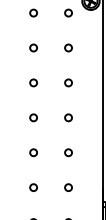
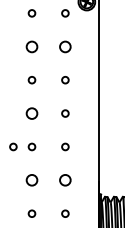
circle: (33, 47) -> (31, 46), size x1.6
circle: (68, 47) -> (65, 46), size x1.6
circle: (33, 117) -> (31, 113), size x1.6
circle: (14, 152) -> (13, 146), added
circle: (33, 187) -> (31, 180), size x1.6
circle: (68, 187) -> (65, 180), size x1.6

